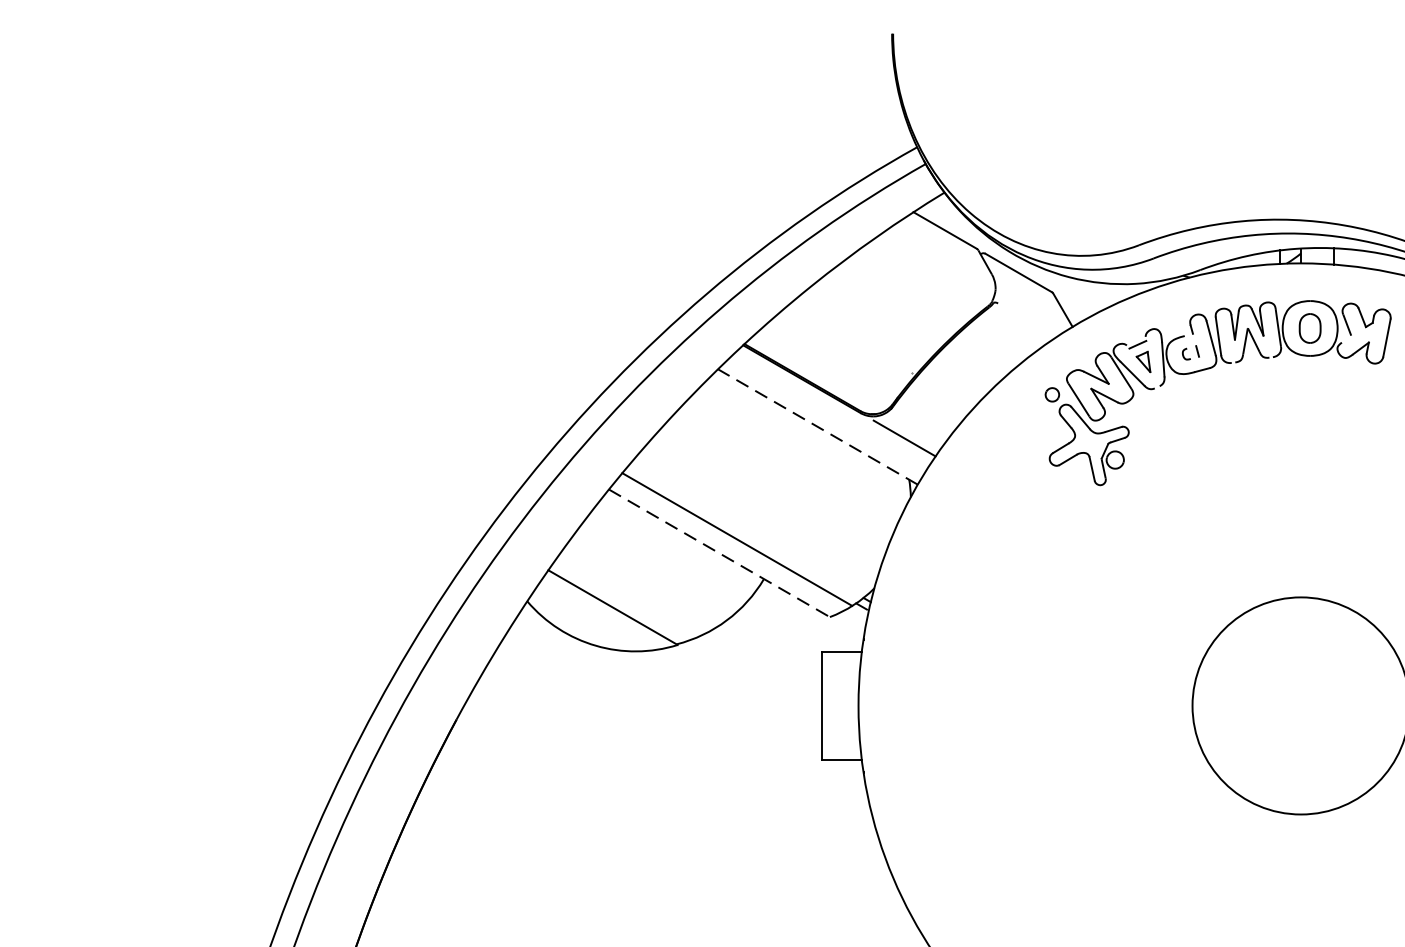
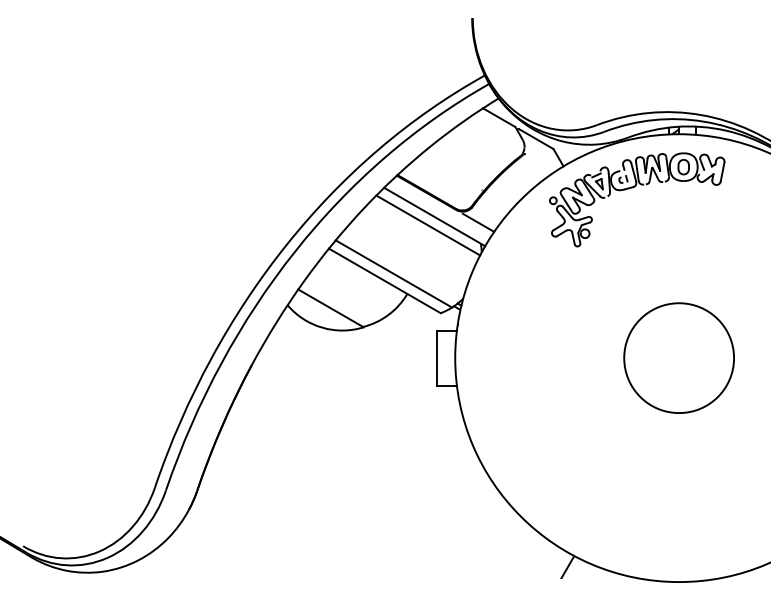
line: (817, 425) -> (434, 216), dashed -> solid
line: (805, 443) -> (428, 225), added
line: (718, 552) -> (384, 280), dashed -> solid

